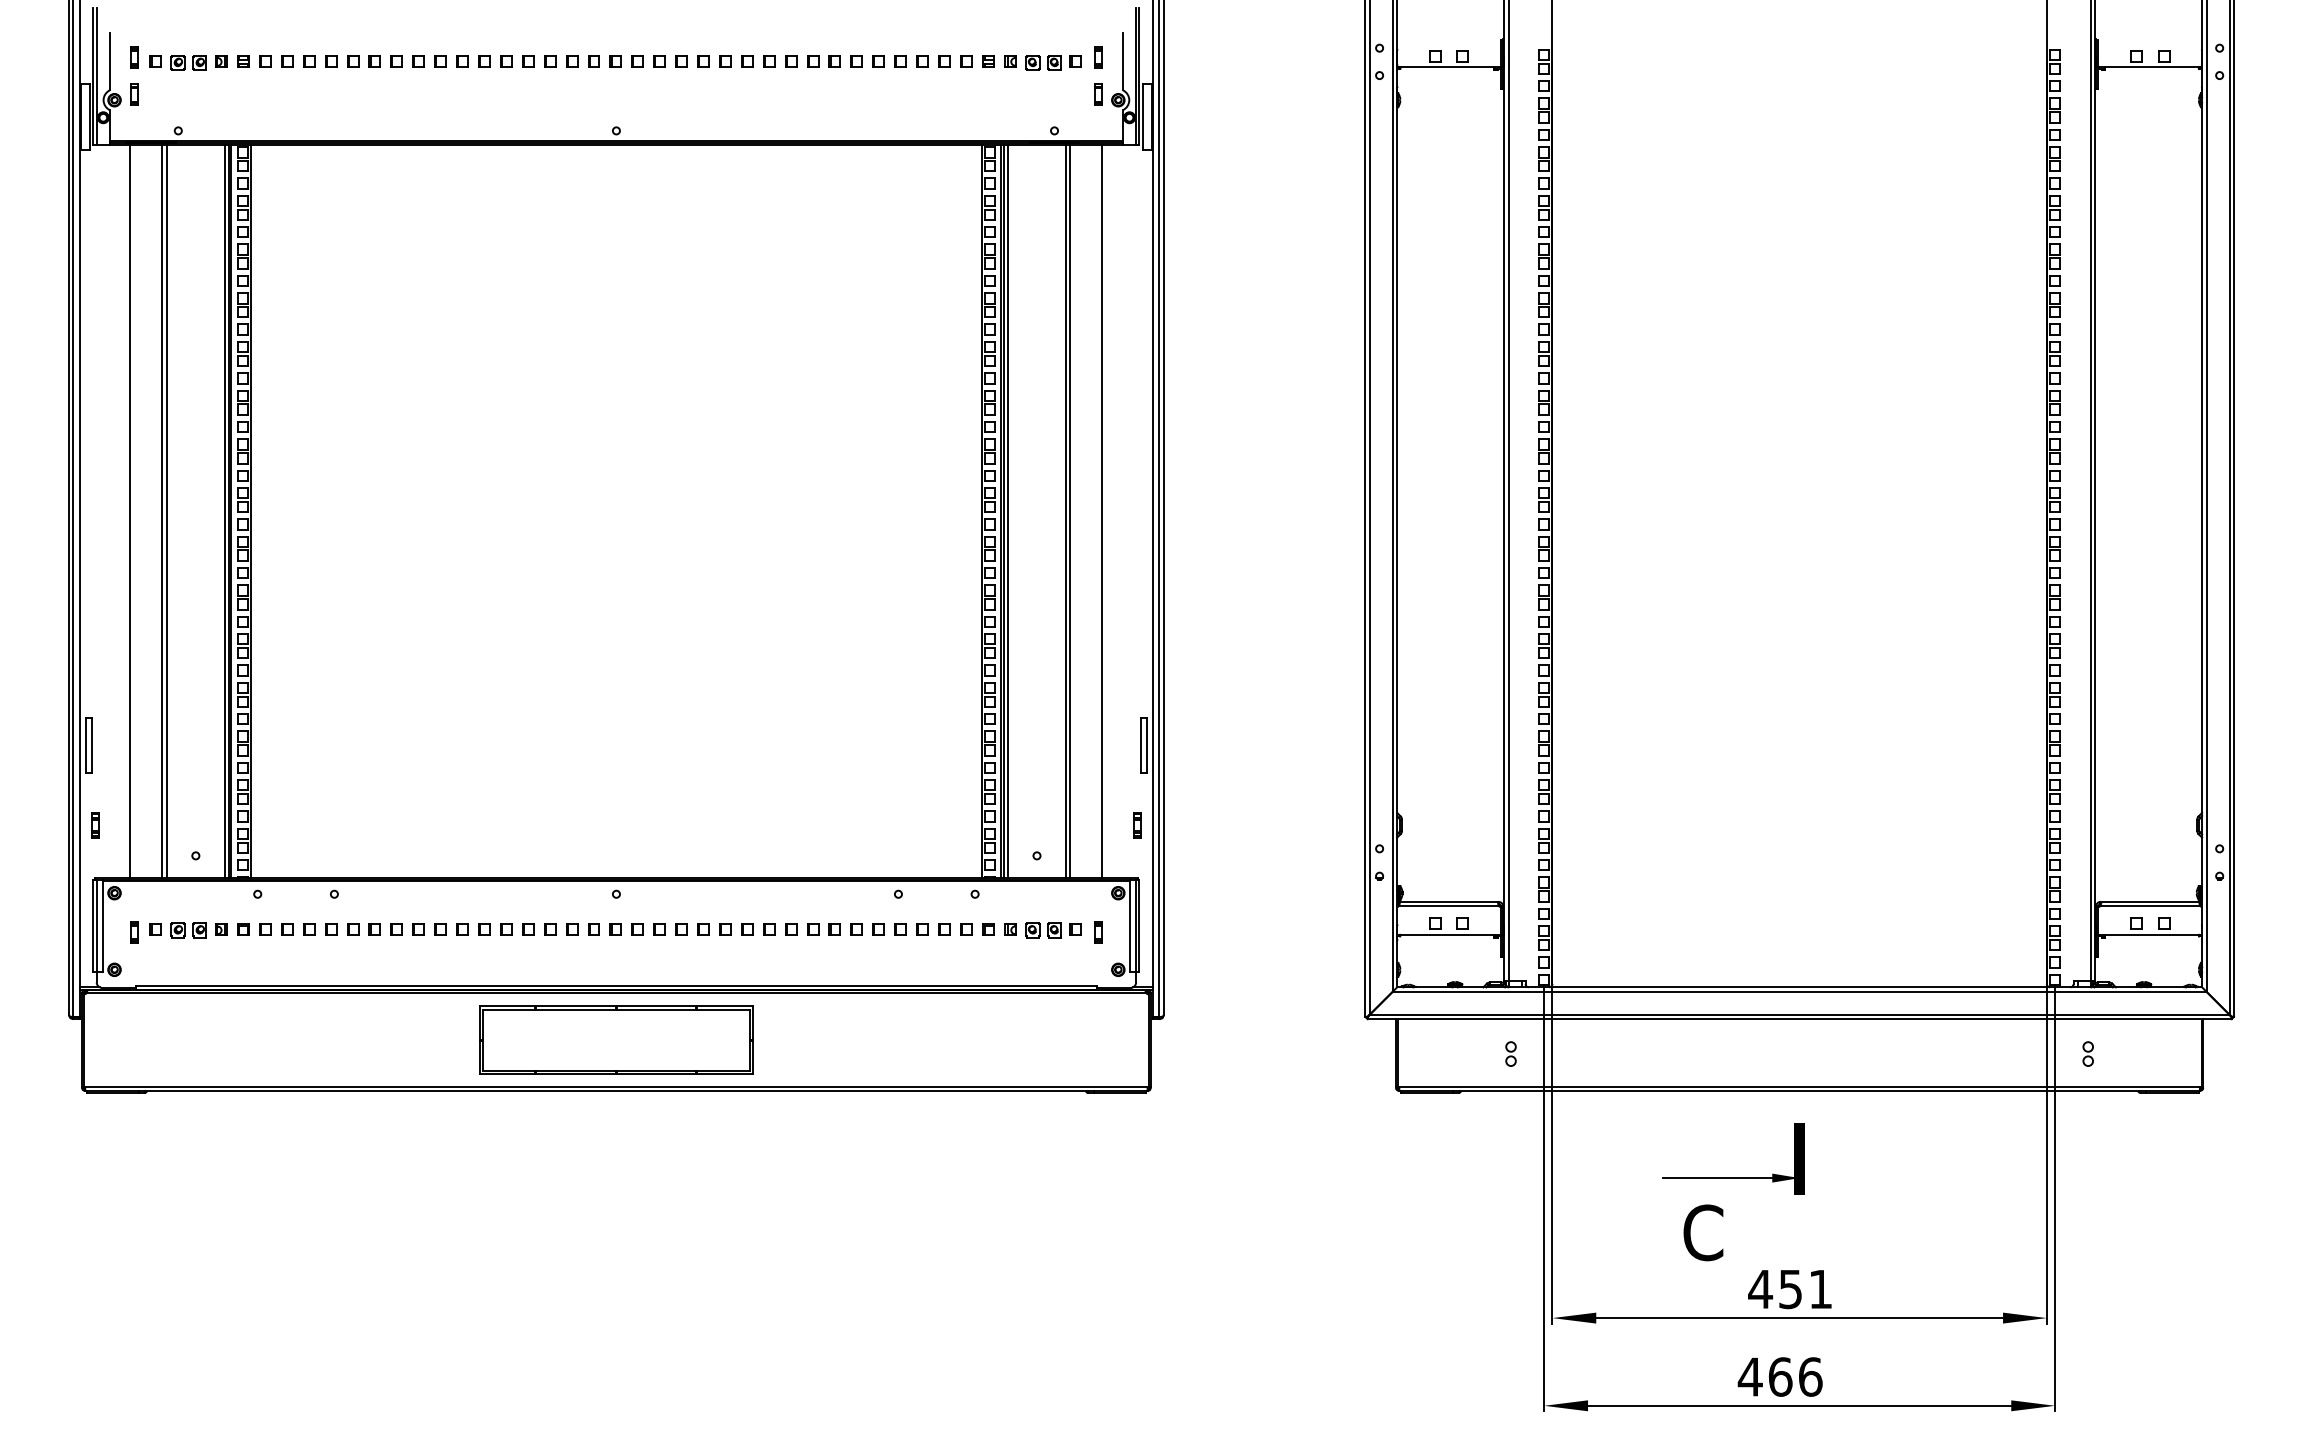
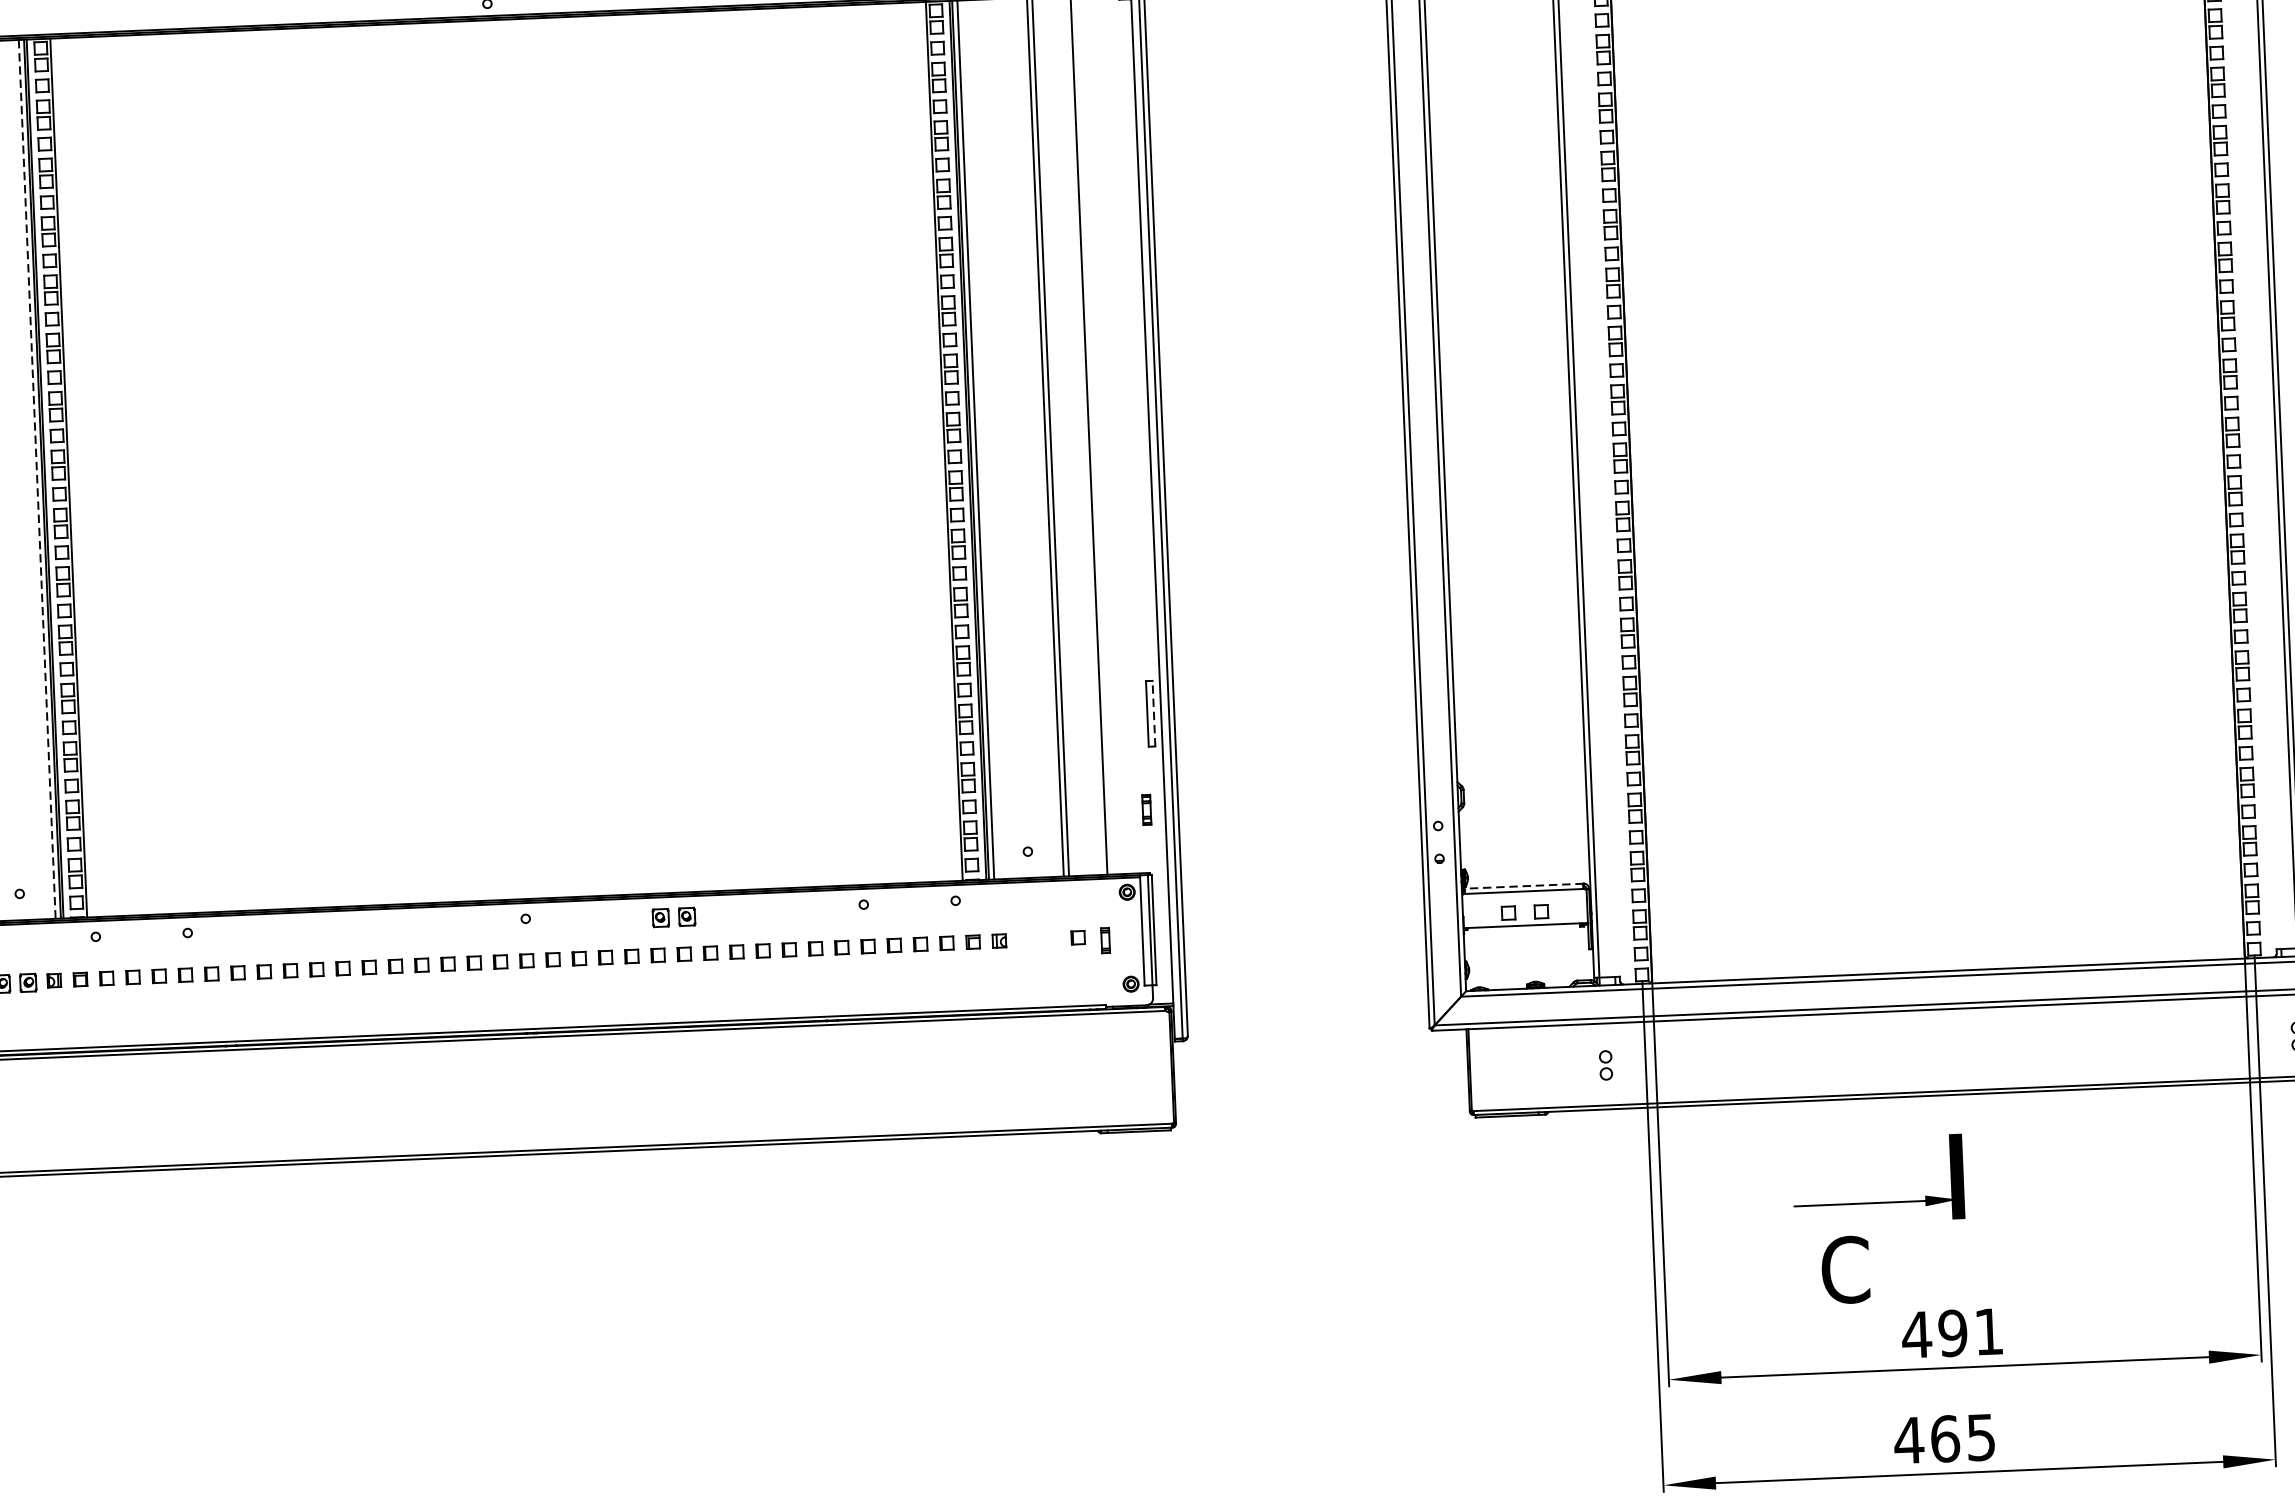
line: (224, 511) -> (36, 479), solid -> dashed
line: (1146, 744) -> (1153, 712), solid -> dashed
line: (1448, 901) -> (1523, 885), solid -> dashed
part: (1043, 930) -> (673, 917), moved
part: (616, 1039) -> (533, 1092), removed
text: (1790, 1288) -> (1952, 1332), 451 -> 491
text: (1810, 1376) -> (1981, 1436), 466 -> 465

